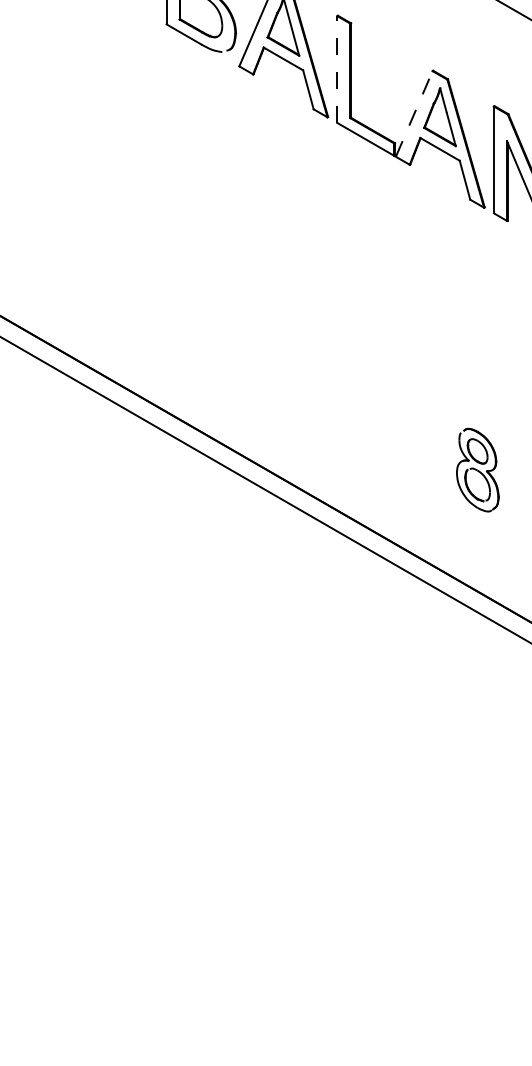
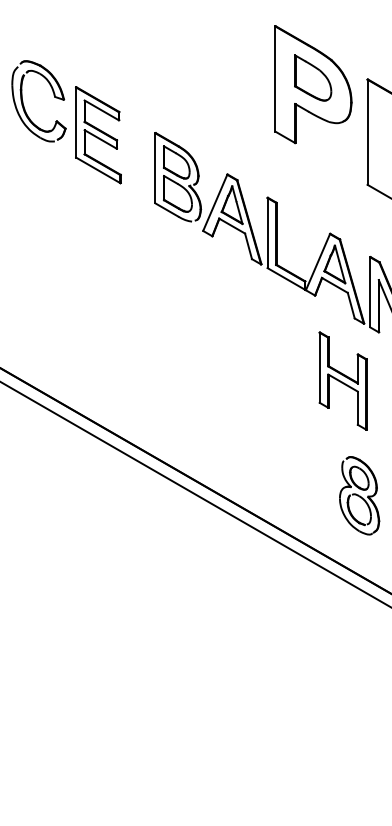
line: (337, 68) -> (267, 232), dashed -> solid
line: (413, 114) -> (317, 262), dashed -> solid
part: (451, 294) -> (342, 380), added
part: (477, 469) -> (359, 495), size x1.43

